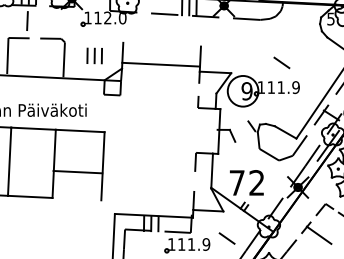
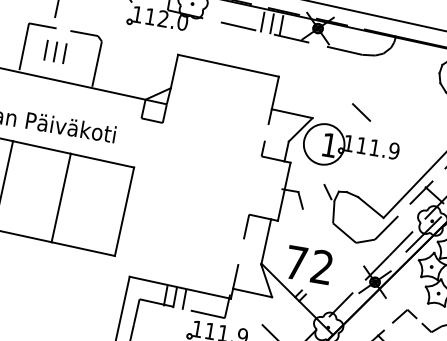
part: (94, 55) -> (55, 51), moved
line: (281, 62) -> (361, 111), moved
line: (160, 64) -> (227, 65), moved
text: (246, 91) -> (328, 145), 9 -> 1
line: (77, 171) -> (82, 248), moved

